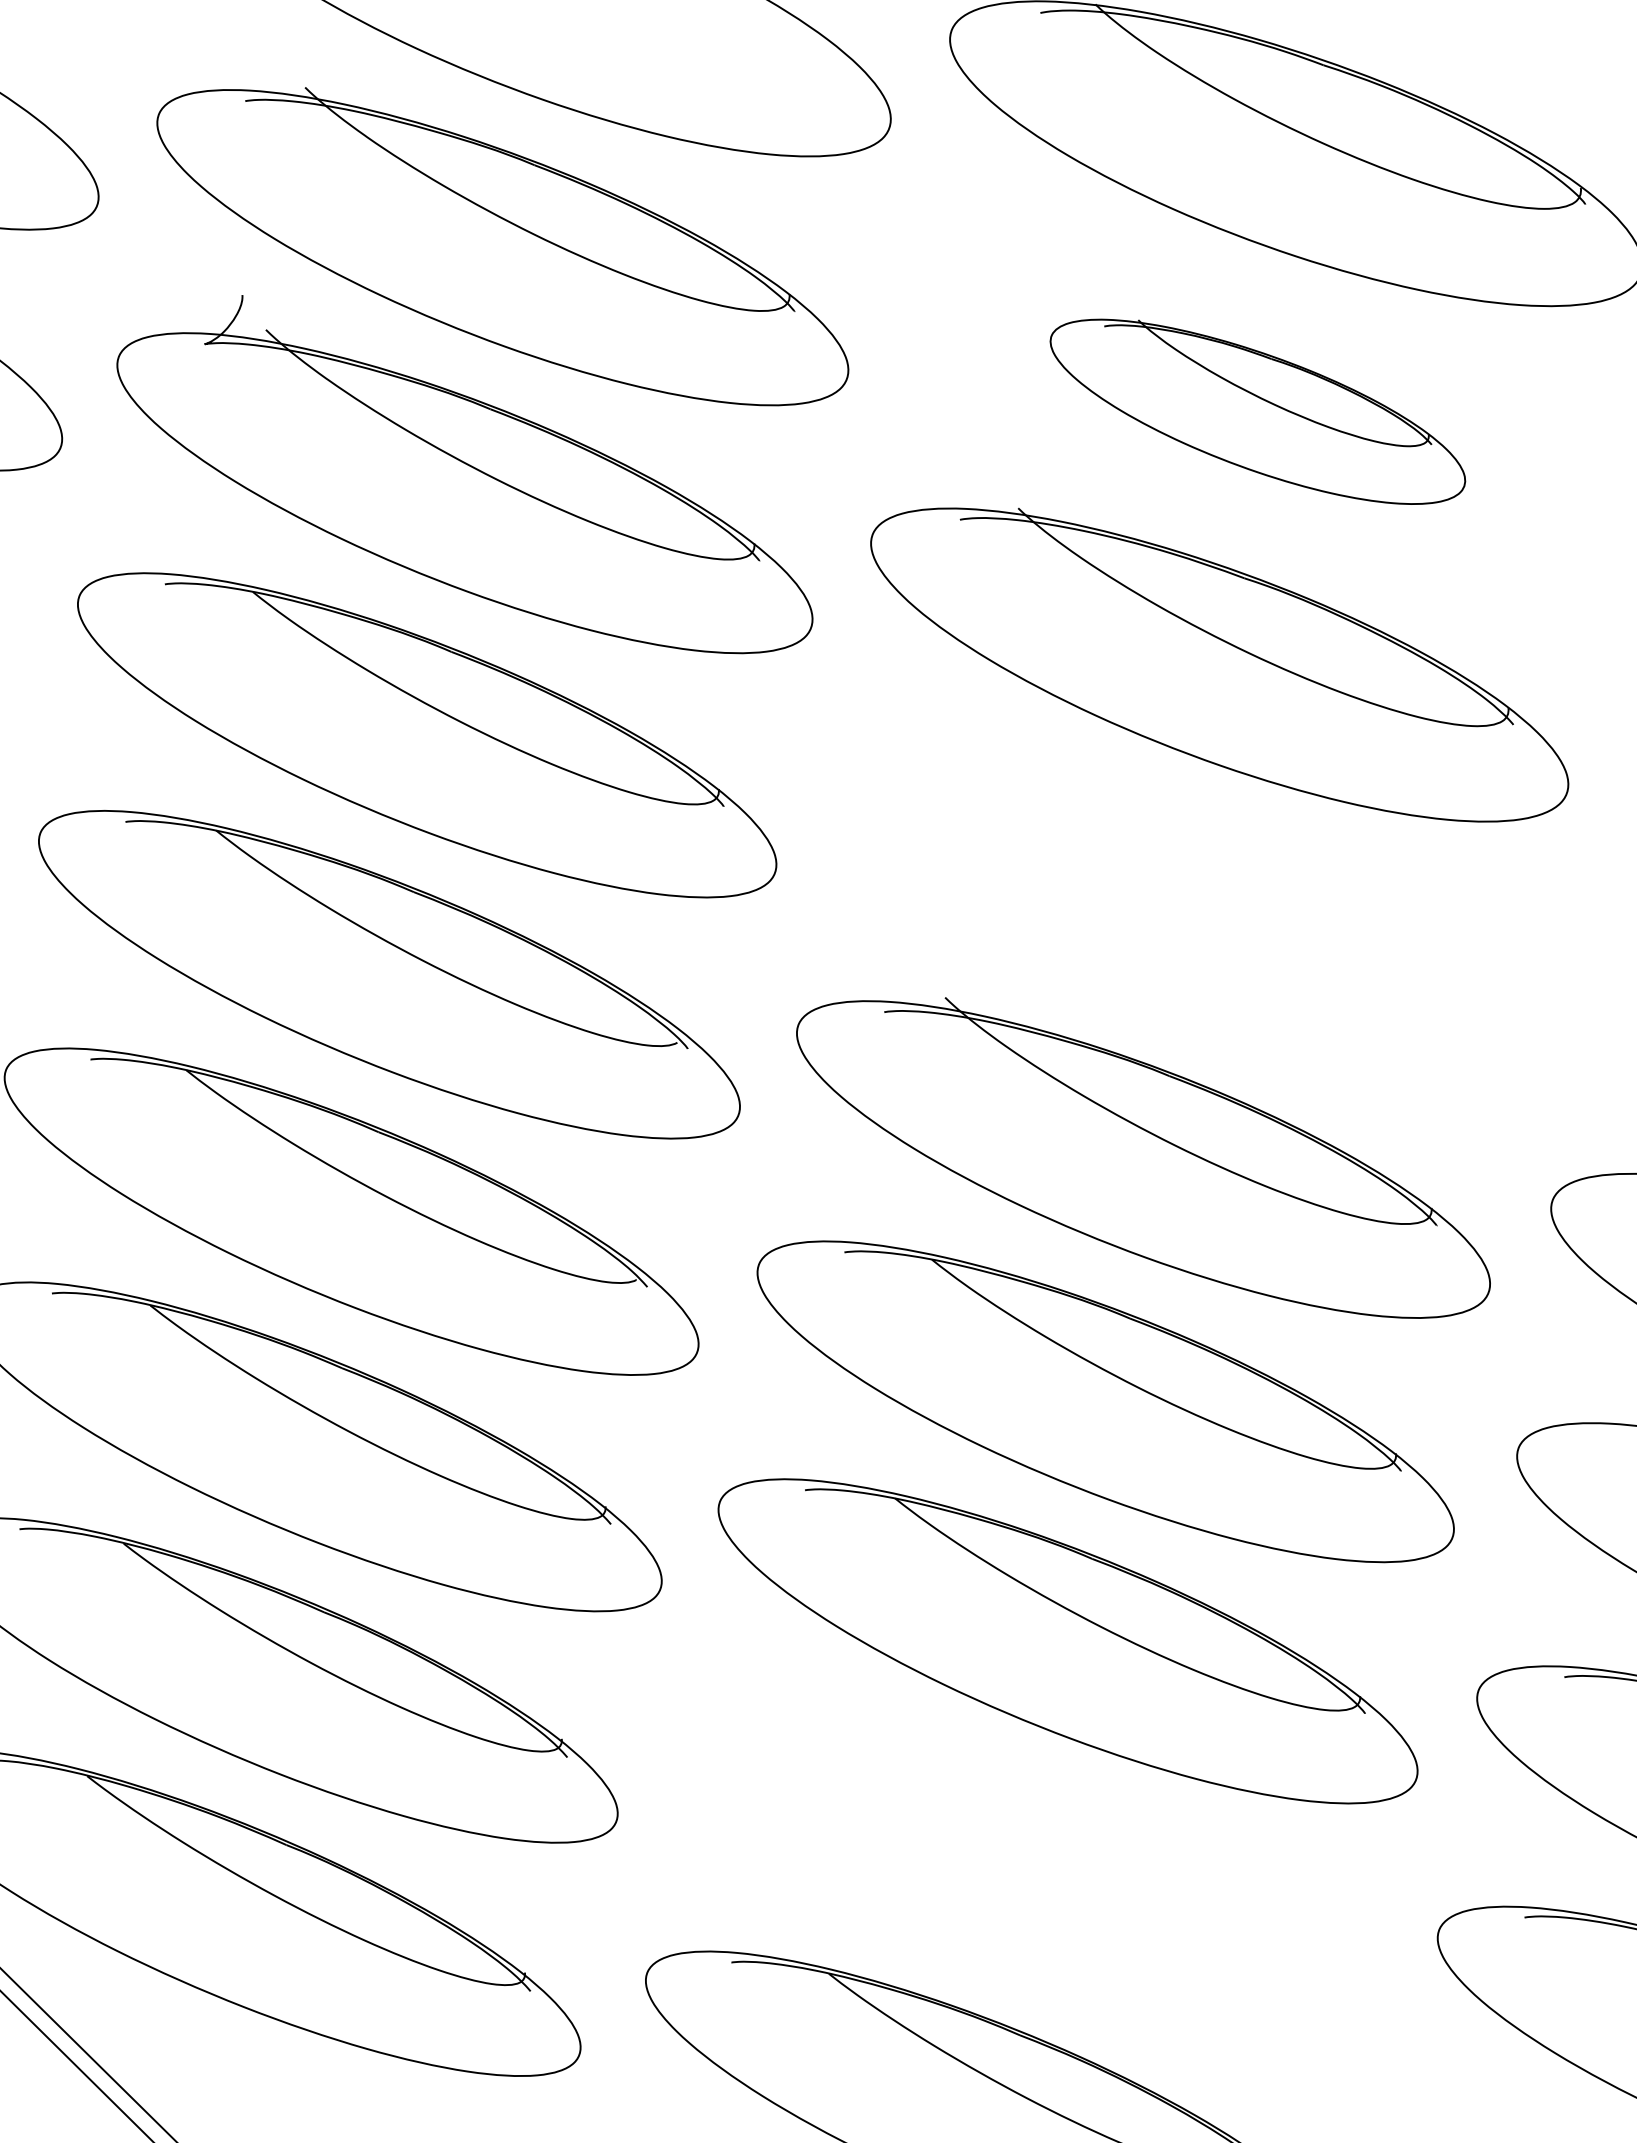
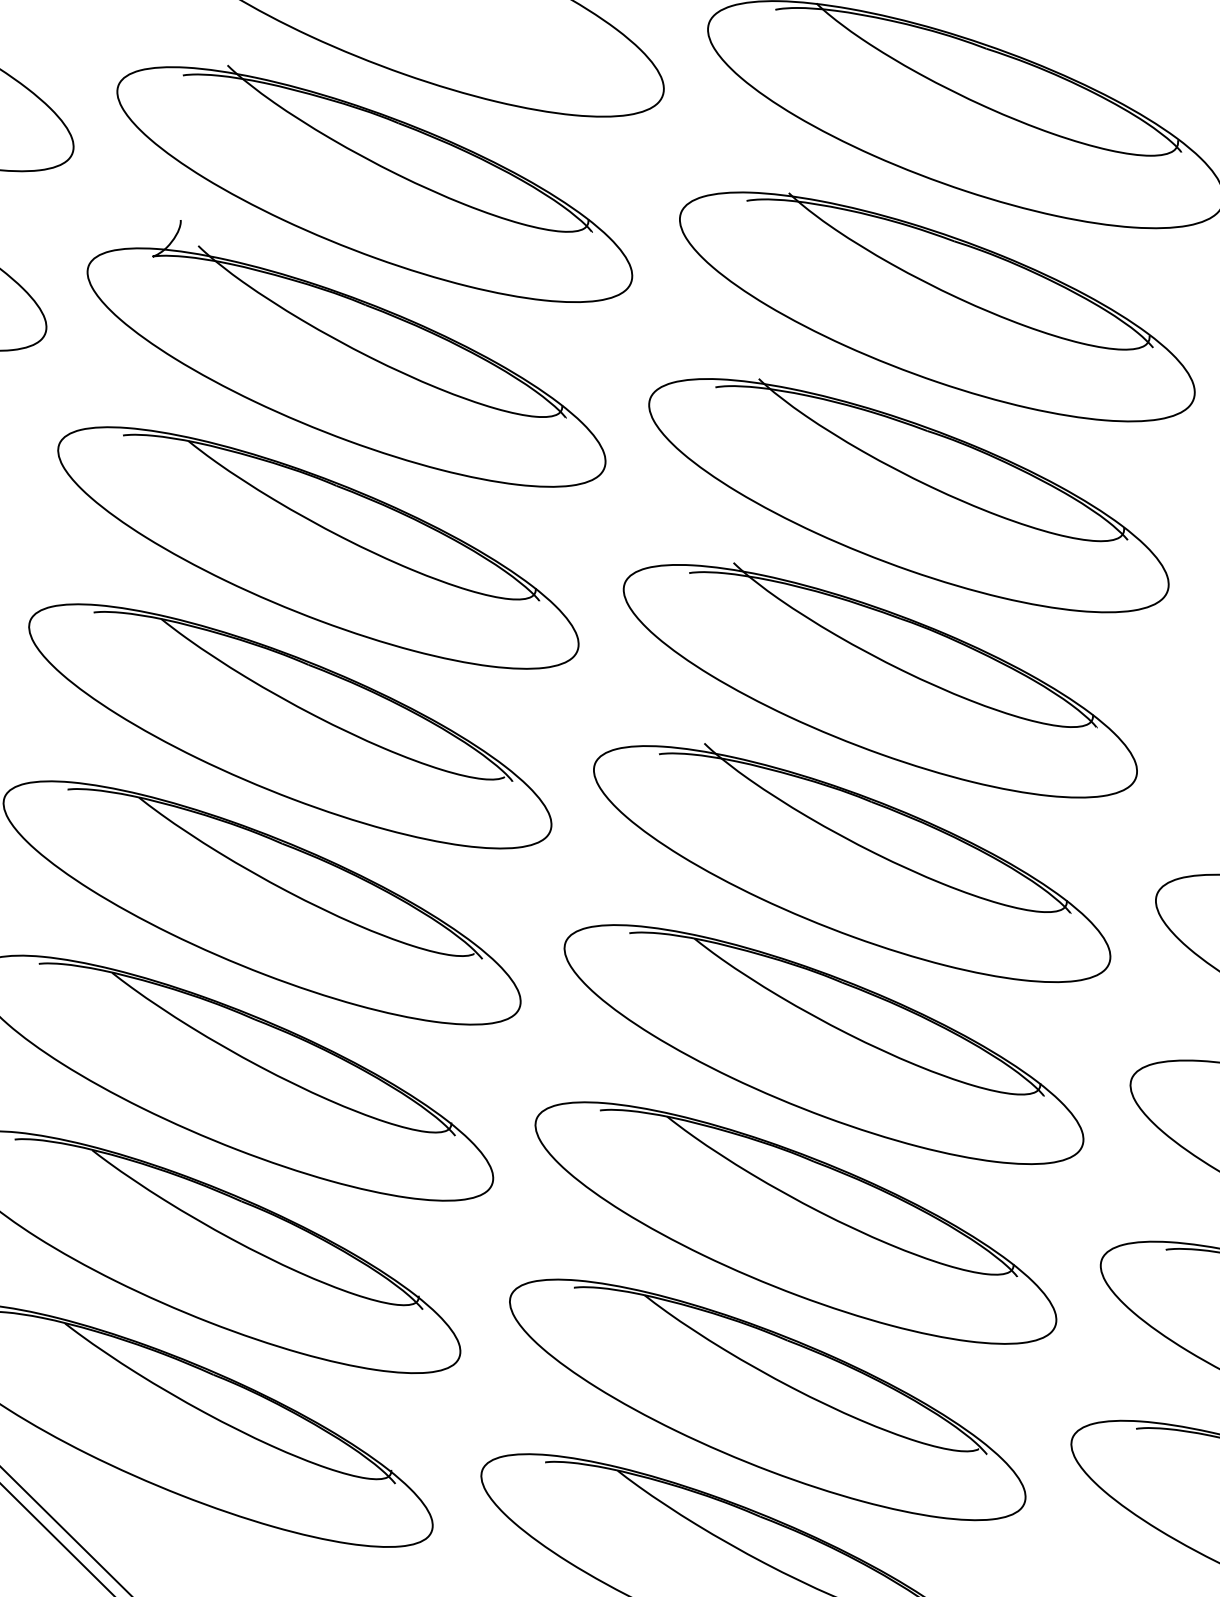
part: (1257, 411) -> (937, 306), size x1.67
part: (1181, 912) -> (880, 680), added
part: (1030, 1878) -> (767, 1399), added

